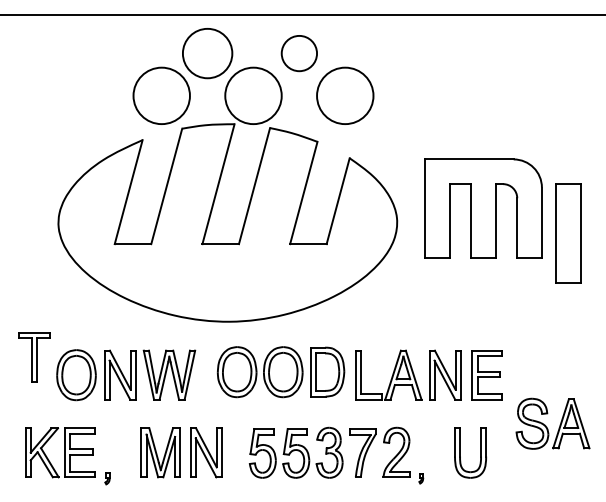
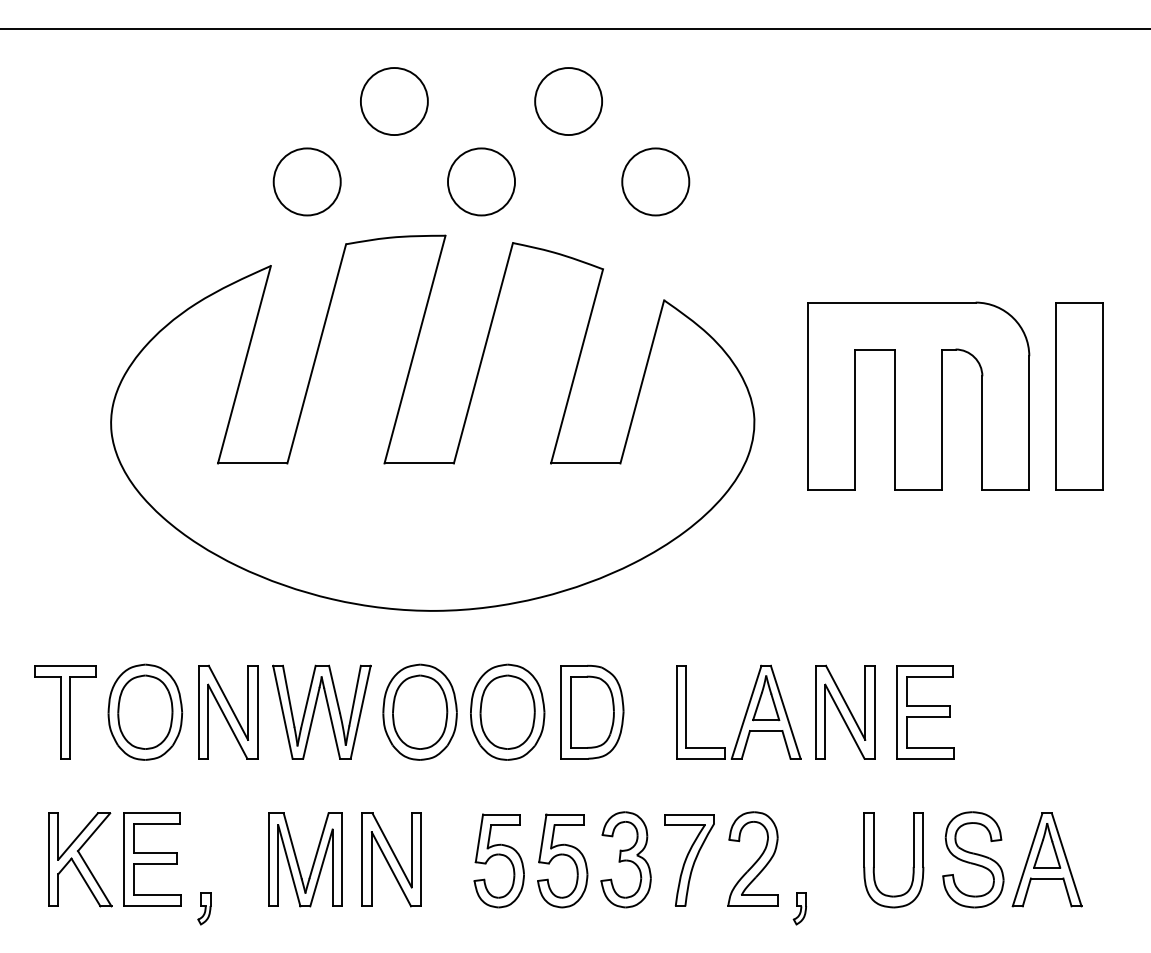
circle: (207, 53) -> (394, 101), size x0.71
circle: (161, 95) -> (306, 181), size x0.62
circle: (253, 95) -> (481, 181), size x0.62
circle: (344, 95) -> (654, 181), size x0.62
part: (568, 233) -> (1079, 395), moved
part: (34, 357) -> (65, 712), moved
part: (280, 372) -> (502, 712), moved
part: (546, 425) -> (999, 862), moved
part: (107, 478) -> (204, 908), size x1.43
part: (421, 478) -> (800, 908), size x1.67

